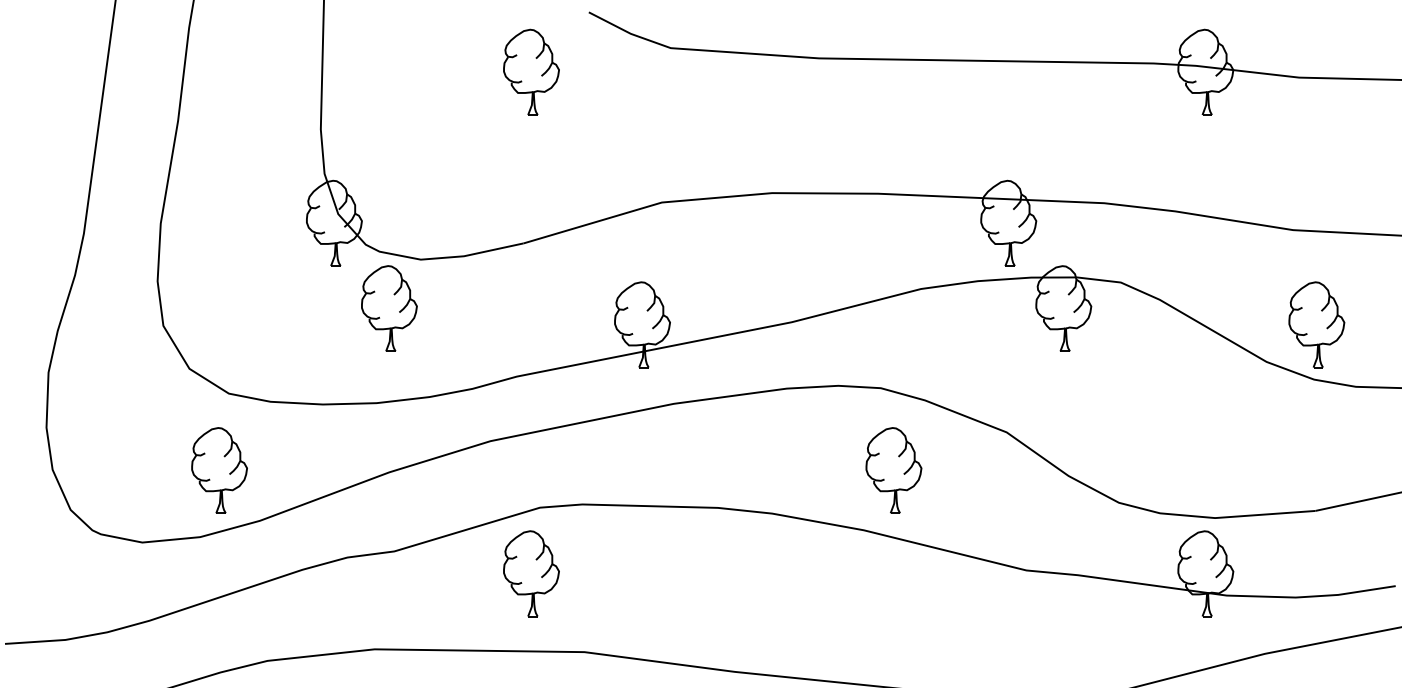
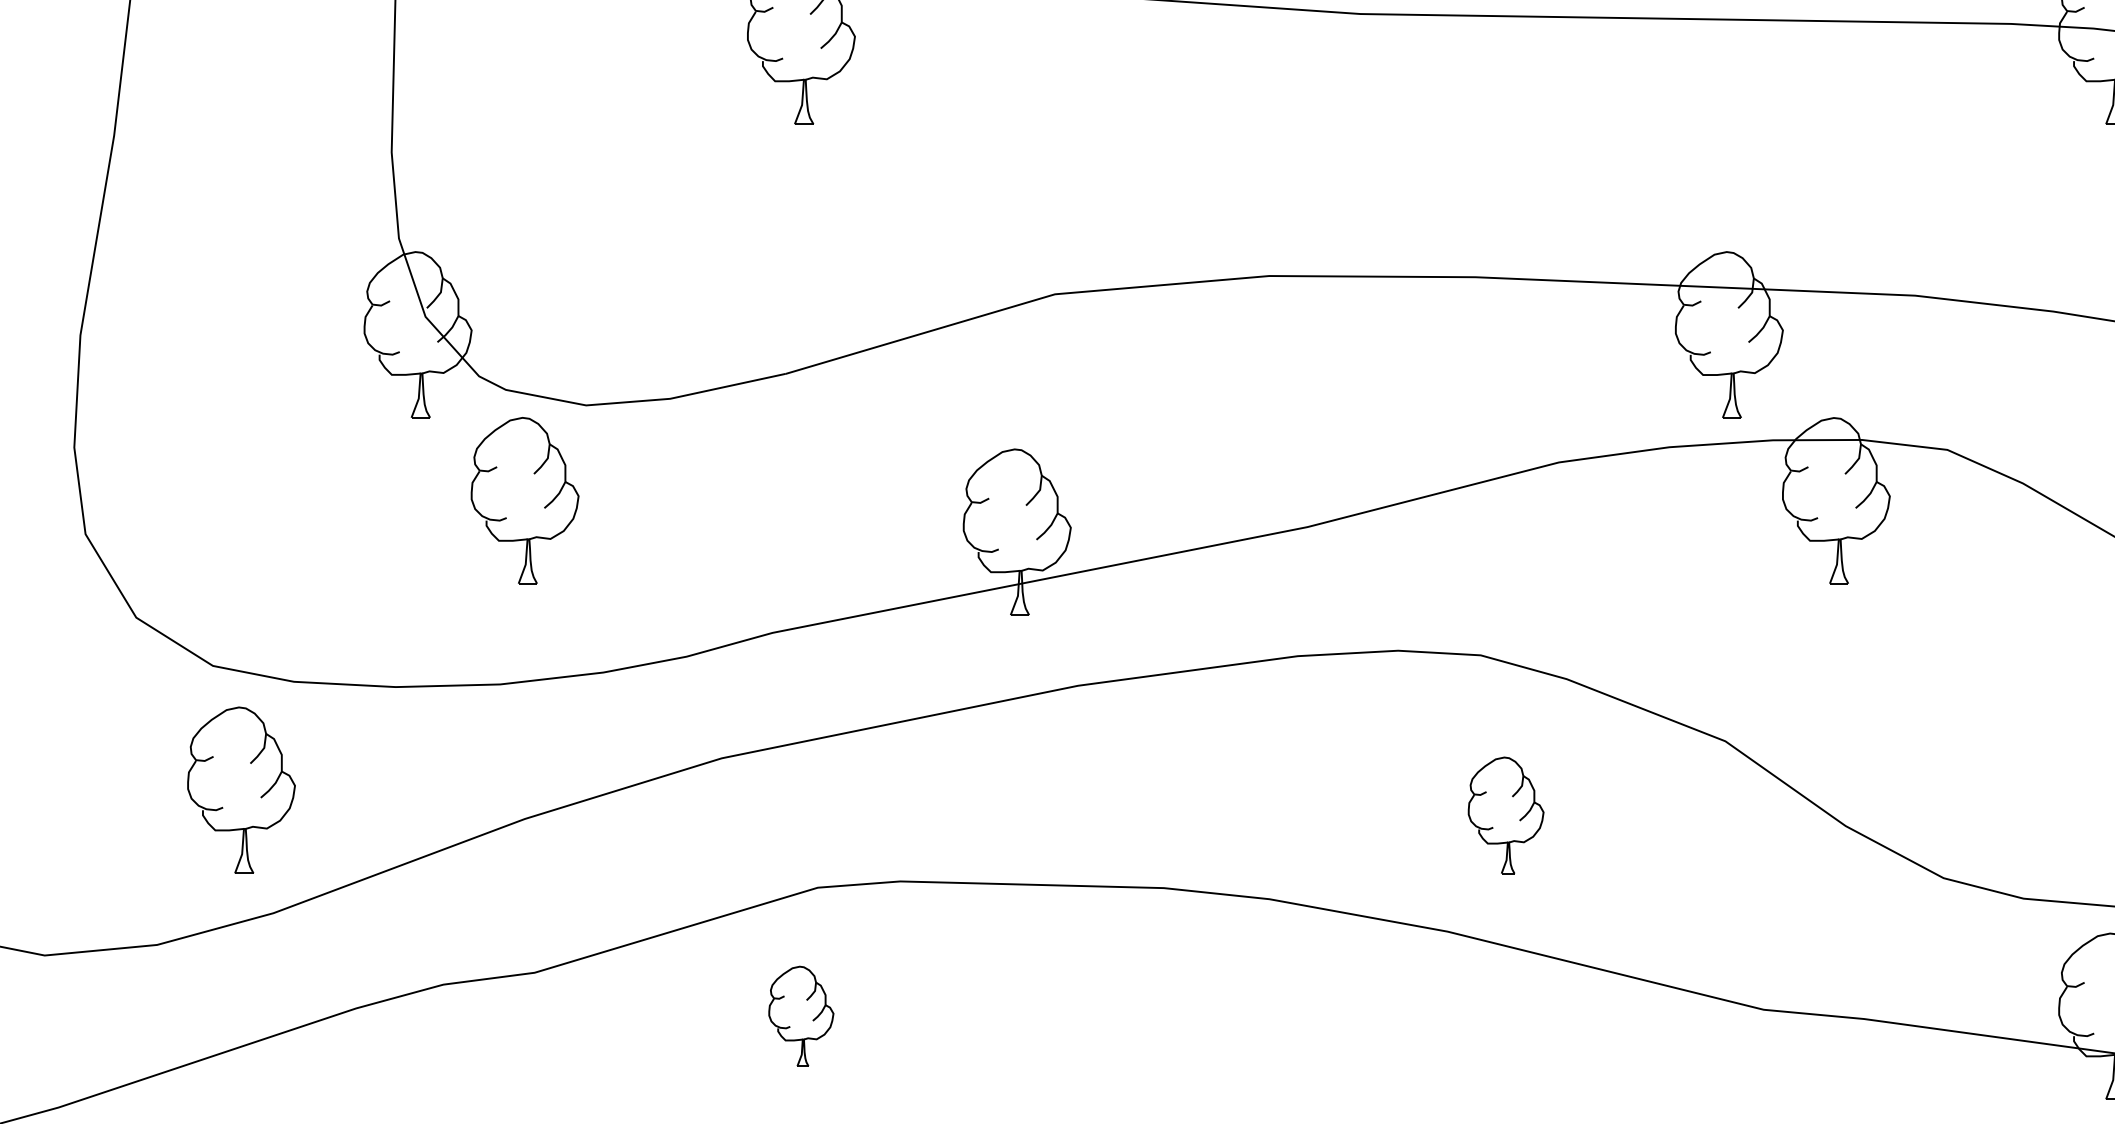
part: (219, 470) -> (241, 790), moved
part: (893, 470) -> (1505, 815), size x0.7
part: (531, 573) -> (801, 1015), size x0.6

